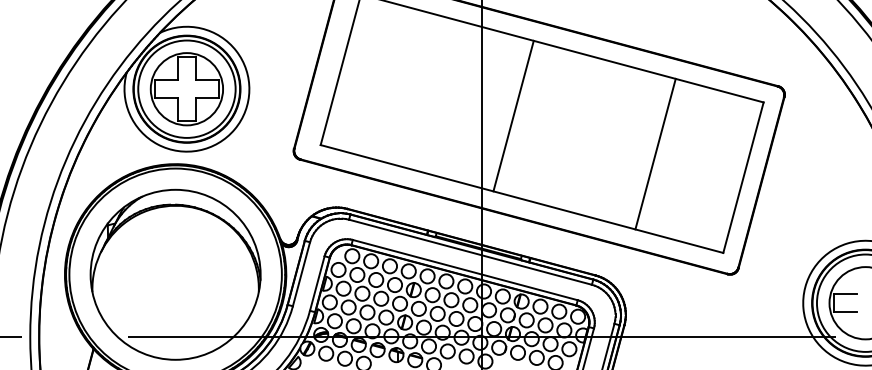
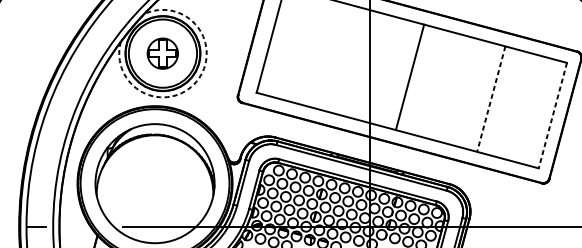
part: (186, 89) -> (162, 53), size x0.6
line: (513, 115) -> (409, 76), moved
arc: (234, 129) -> (196, 81), solid -> dashed
line: (655, 154) -> (491, 99), solid -> dashed
line: (743, 177) -> (552, 115), solid -> dashed

